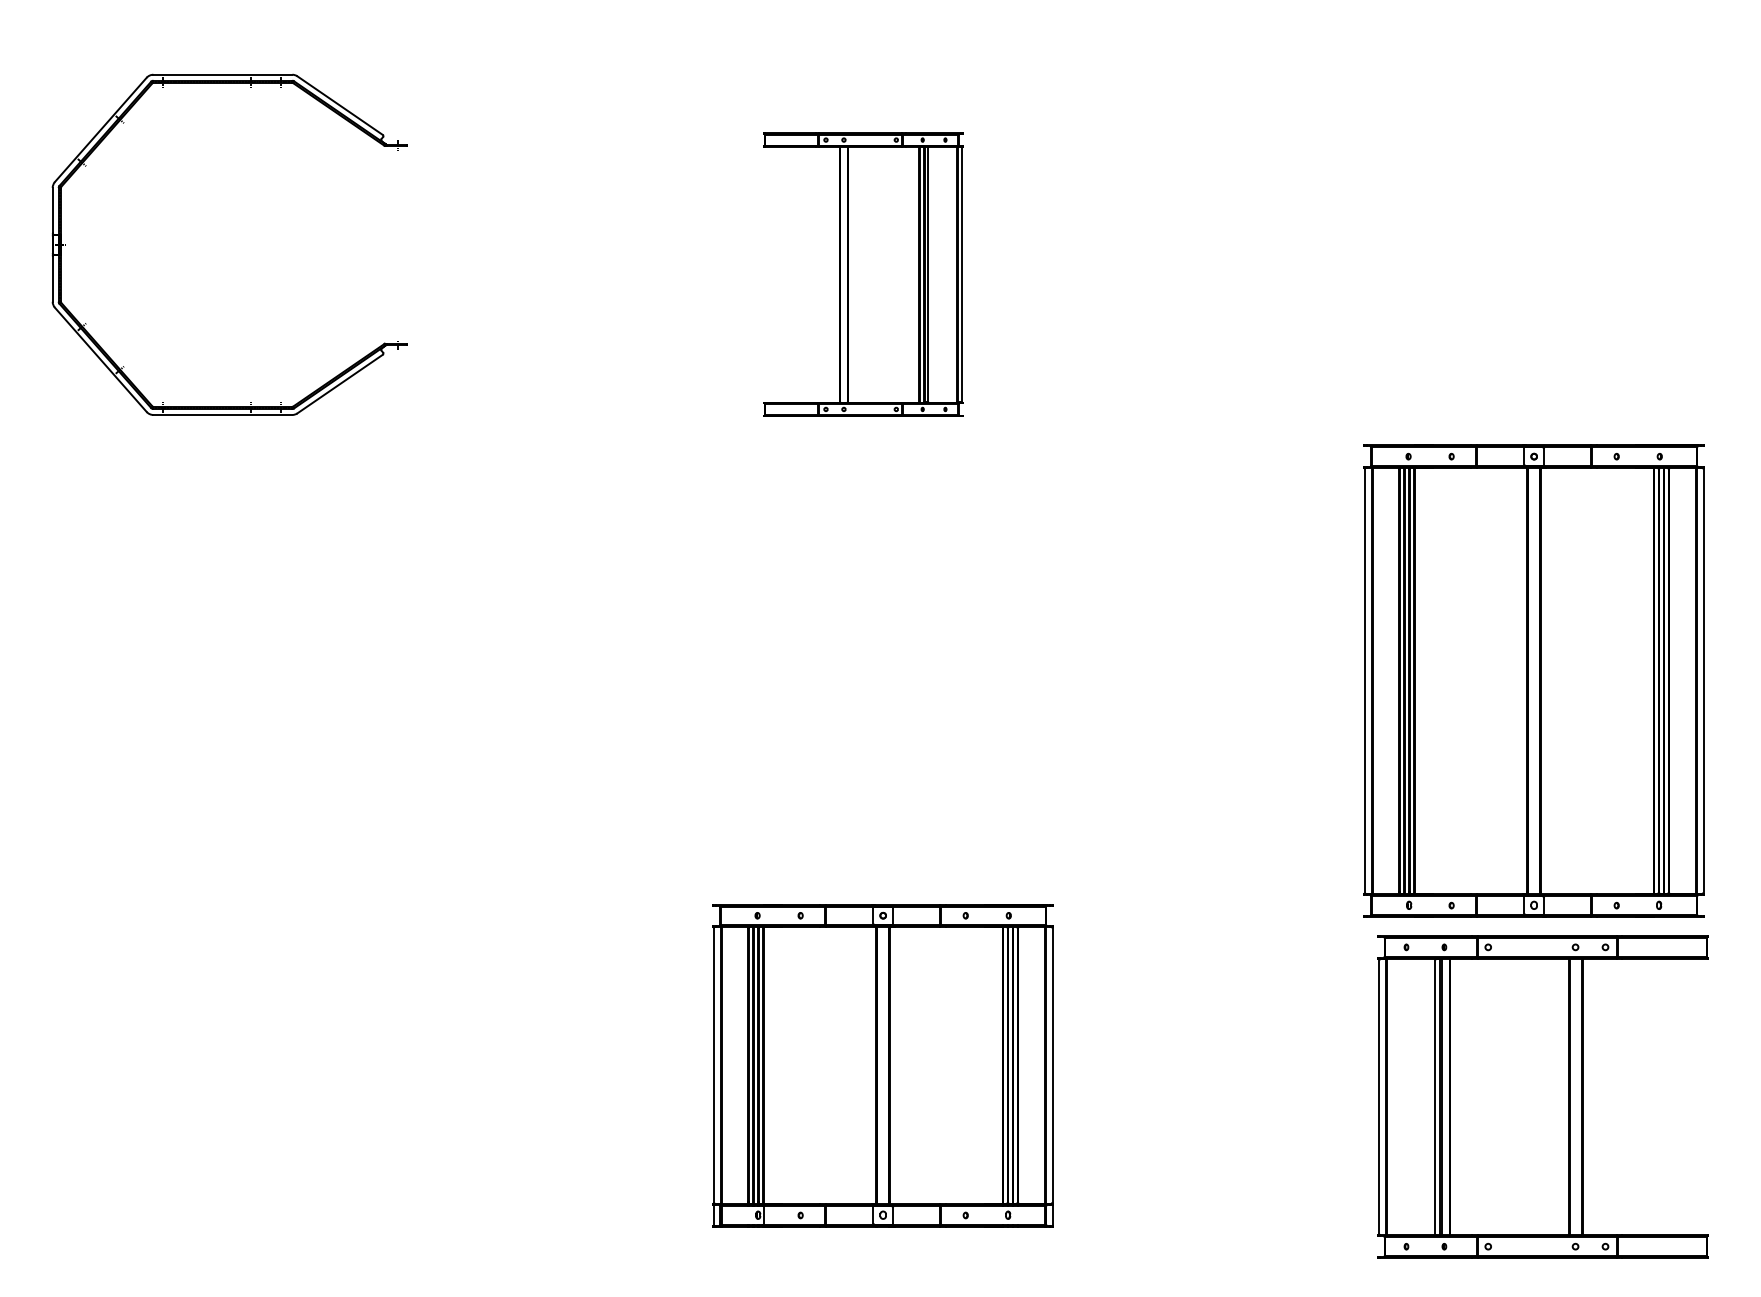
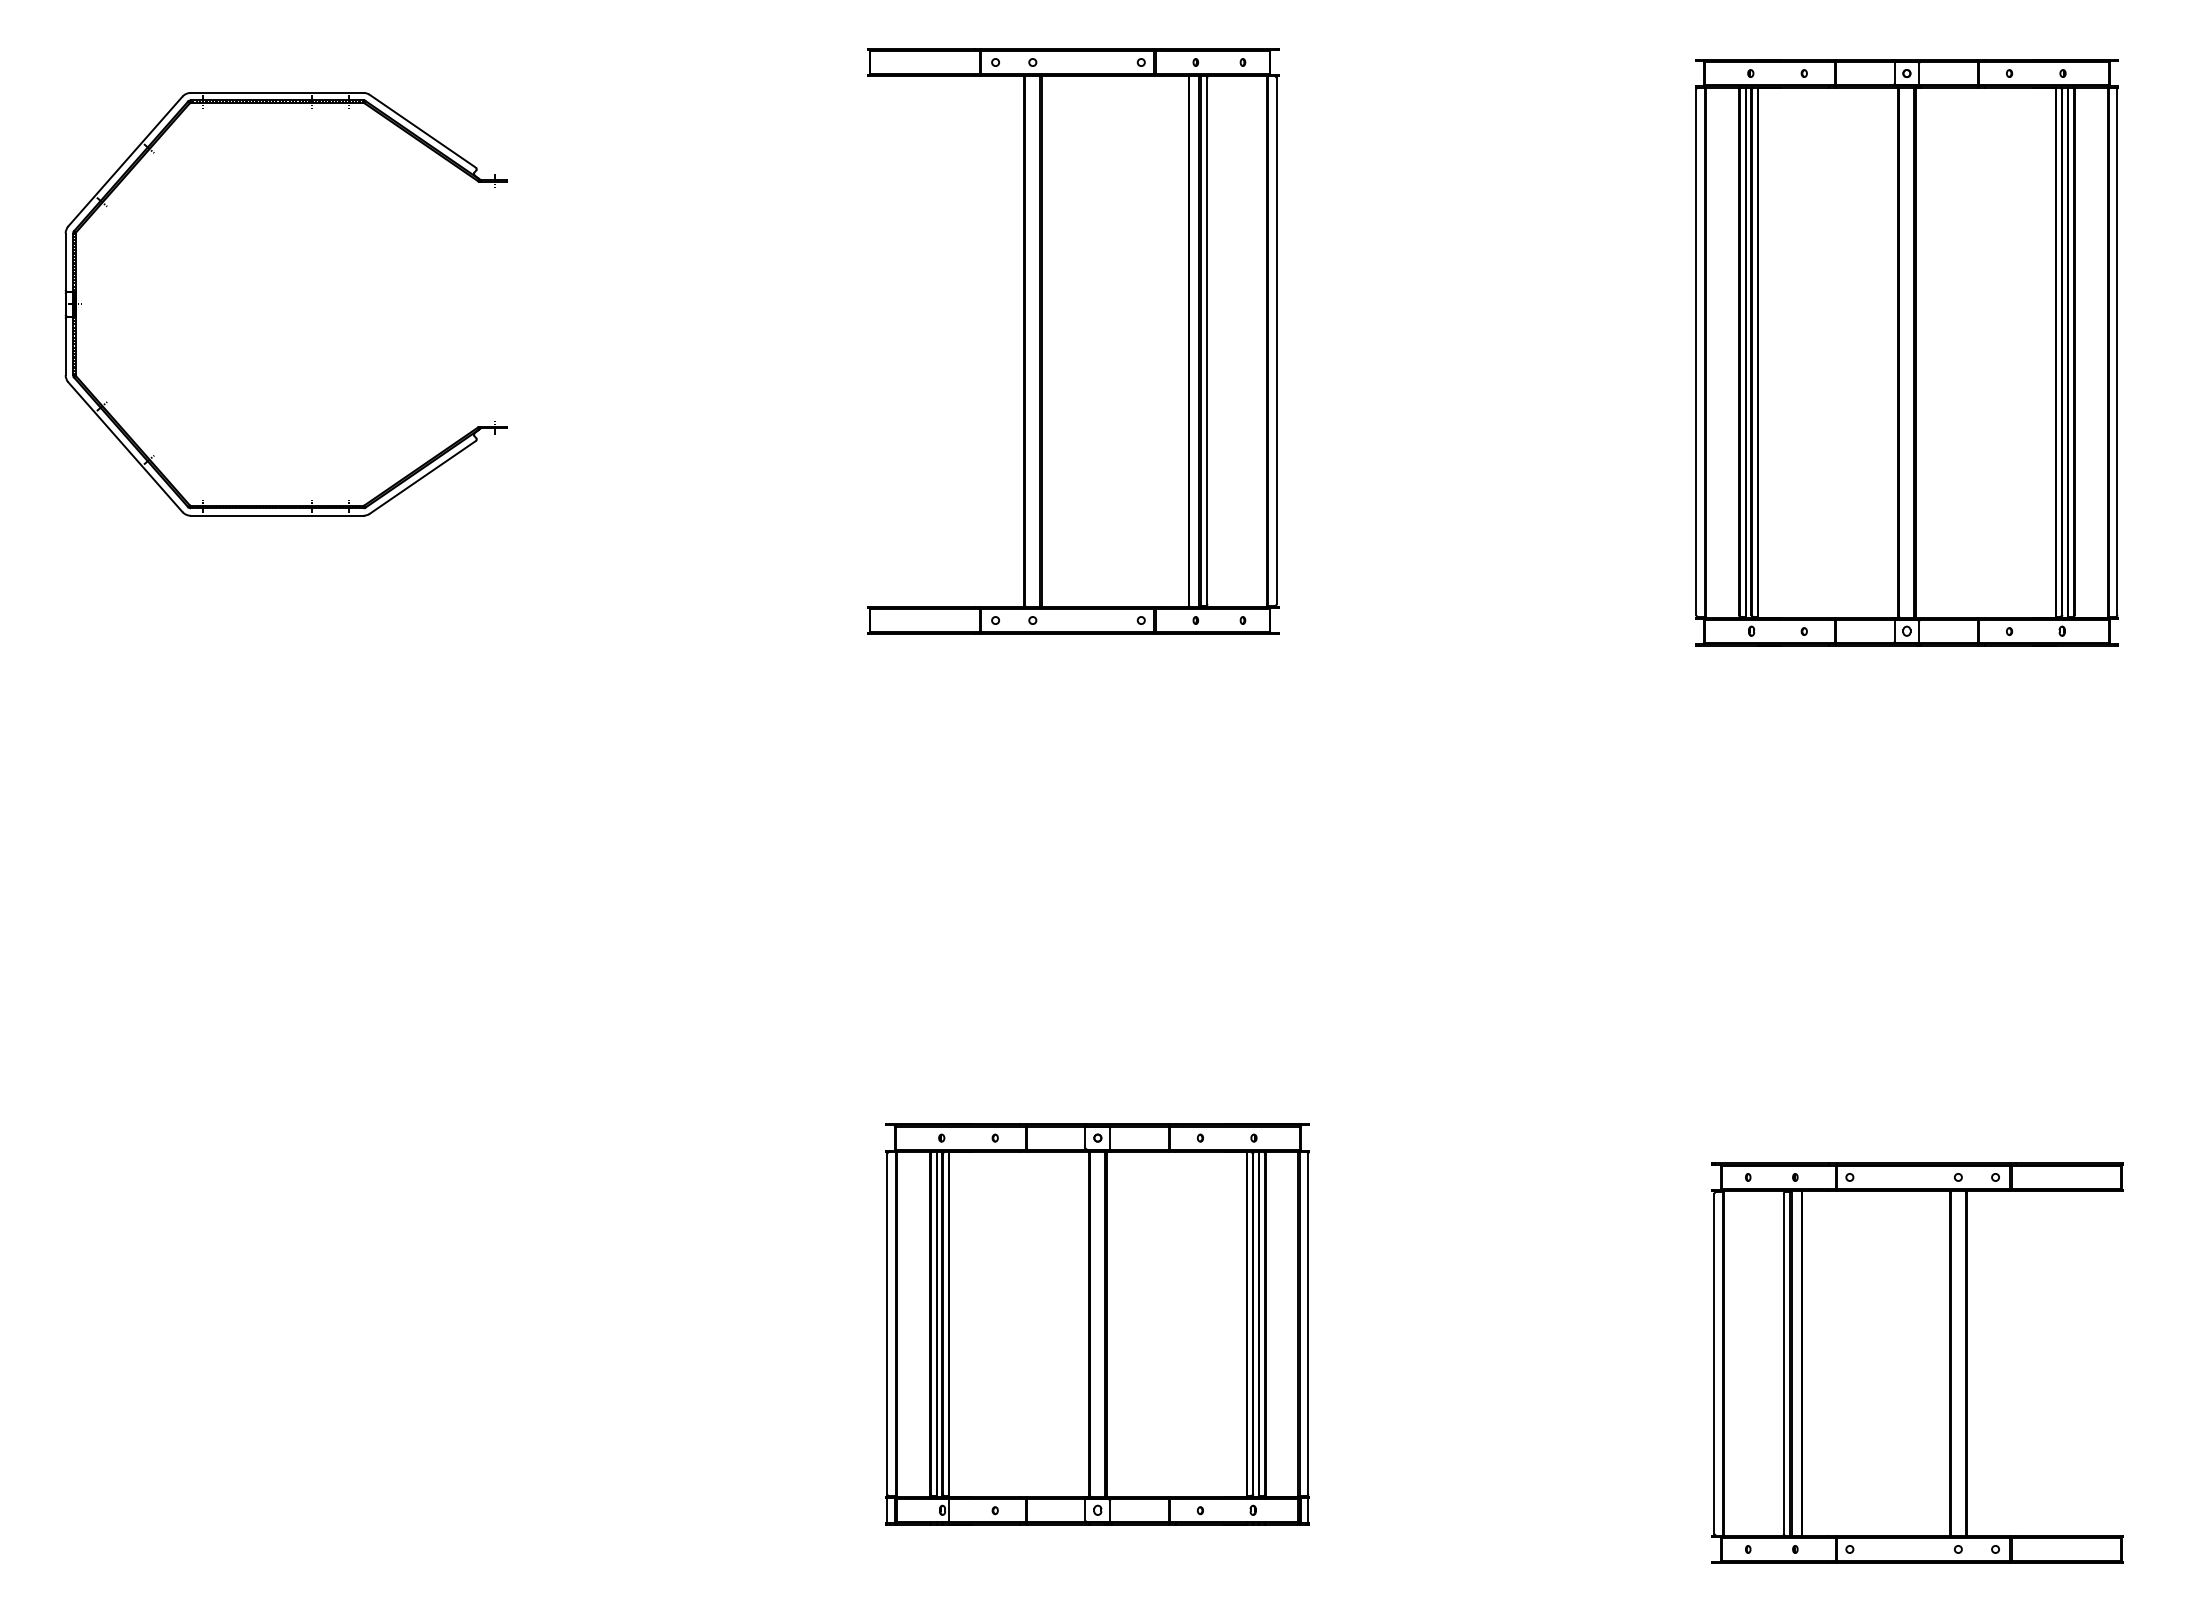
part: (863, 274) -> (1073, 341), size x1.67
part: (1533, 681) -> (1906, 352), moved

